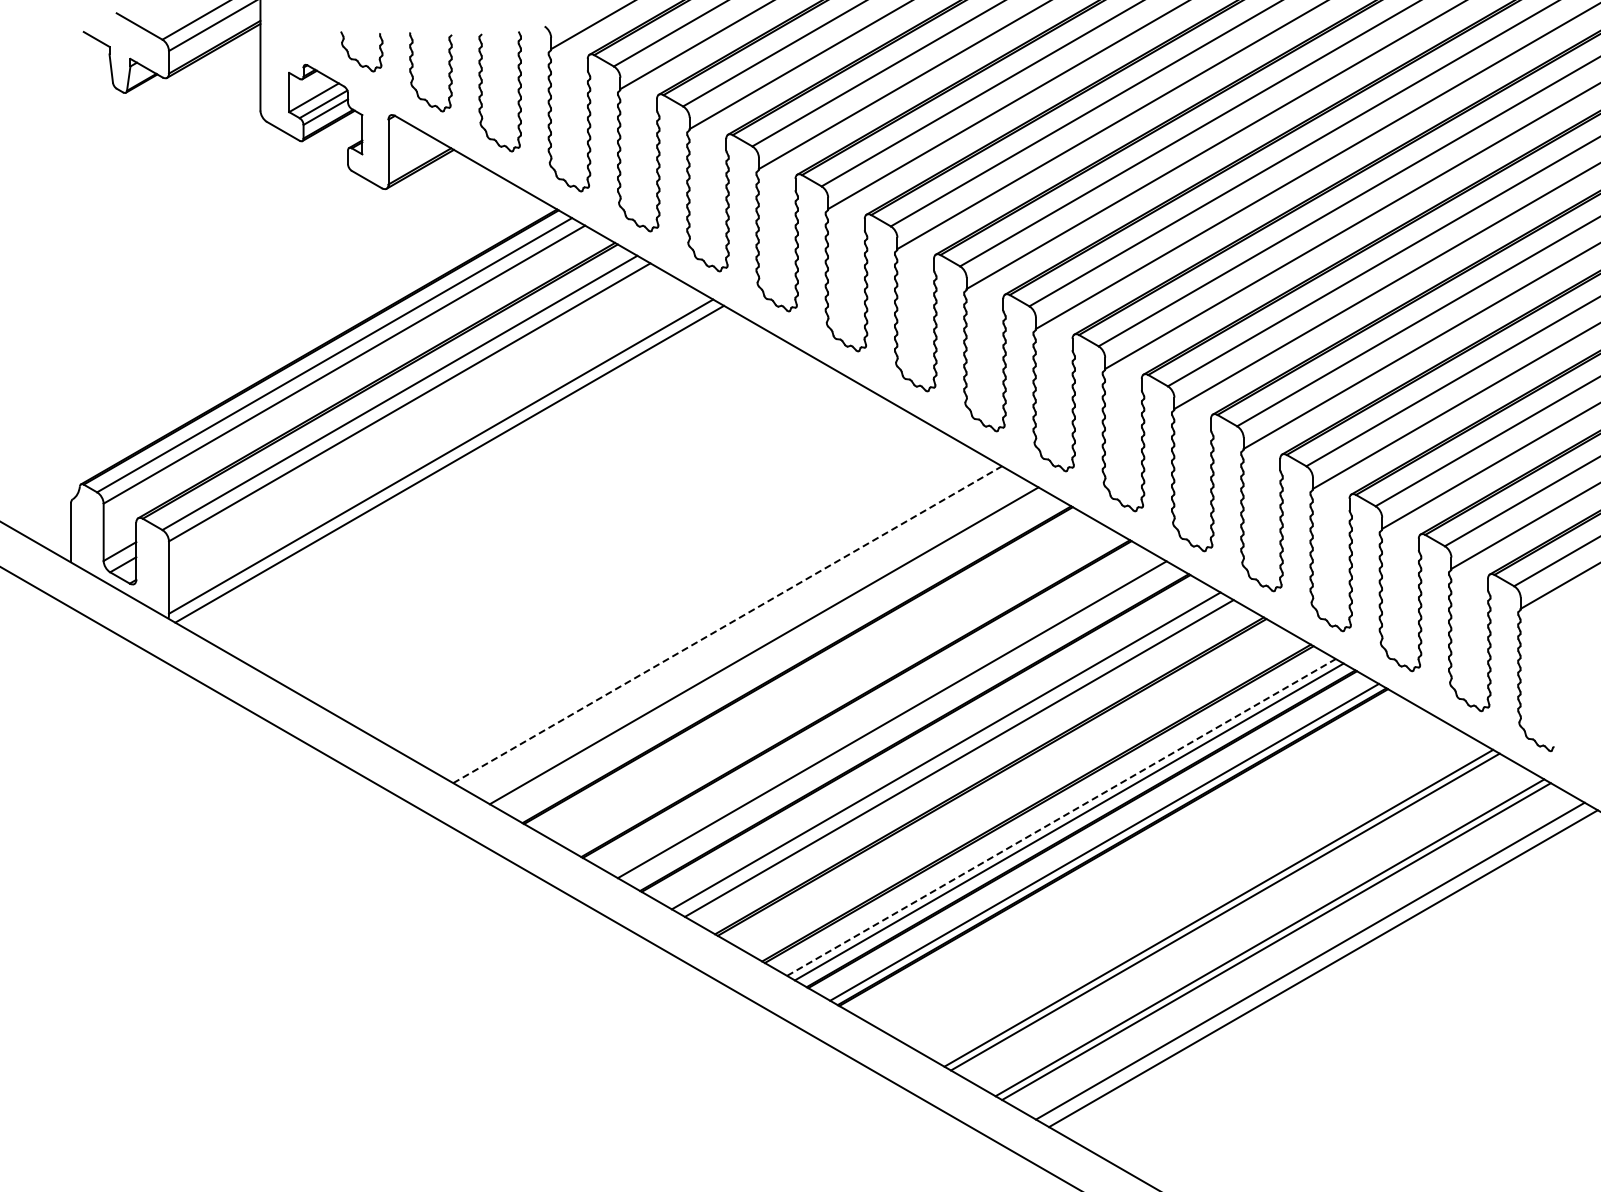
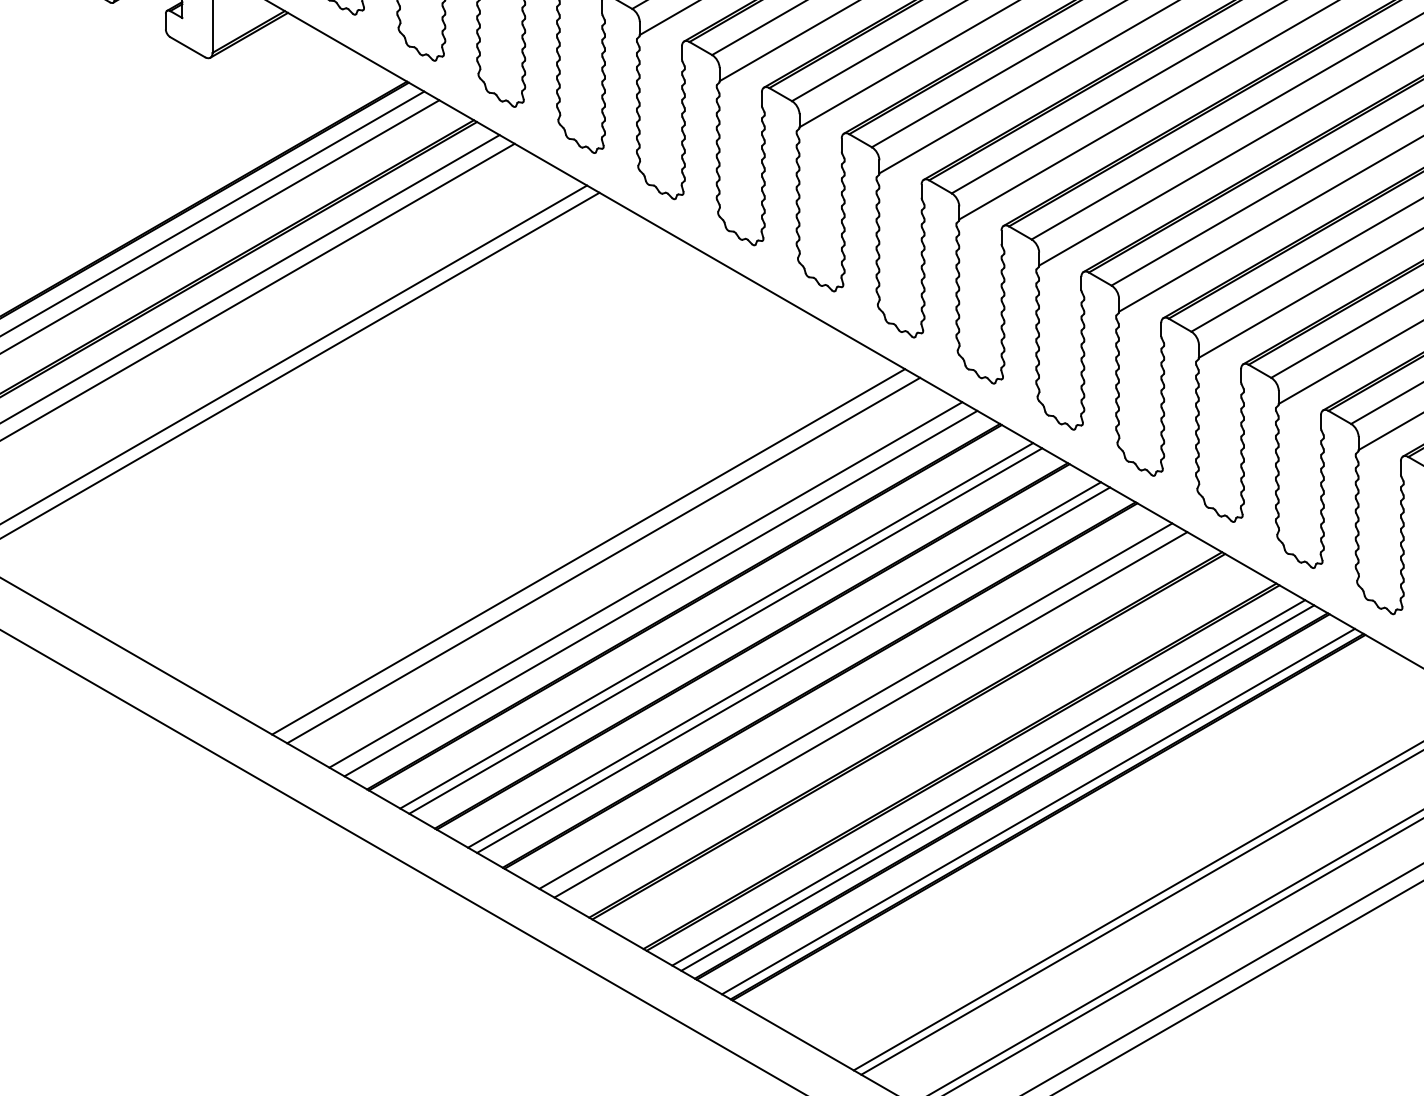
line: (714, 616) -> (588, 551), added
line: (727, 624) -> (603, 560), dashed -> solid
line: (776, 652) -> (660, 592), added
line: (825, 680) -> (716, 624), added
line: (833, 685) -> (725, 630), added
line: (884, 714) -> (784, 664), added
line: (1061, 817) -> (988, 782), dashed -> solid

